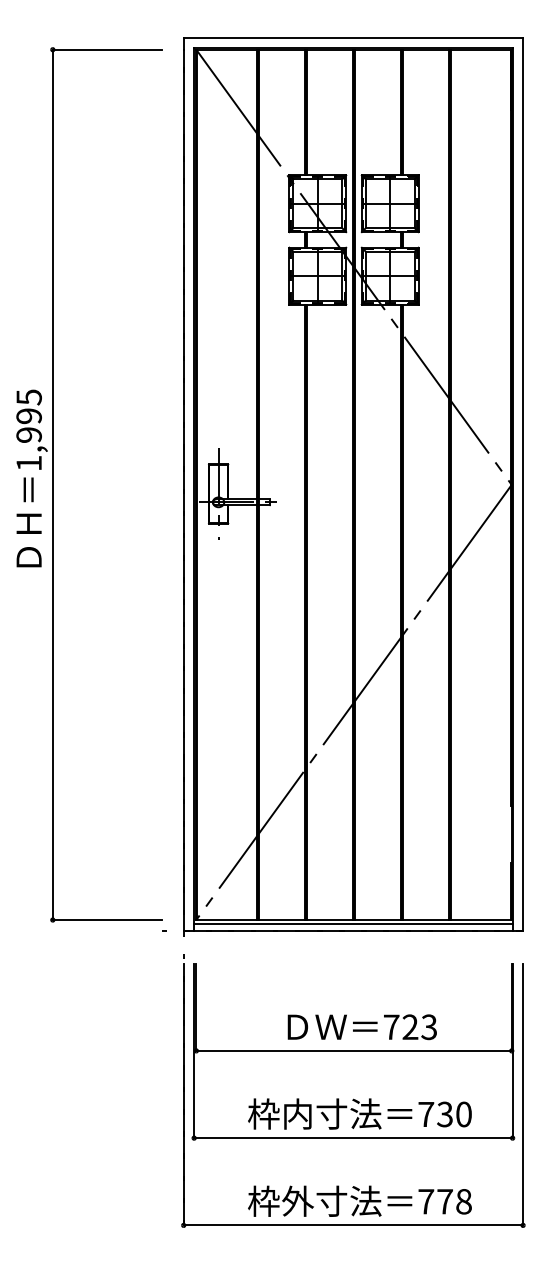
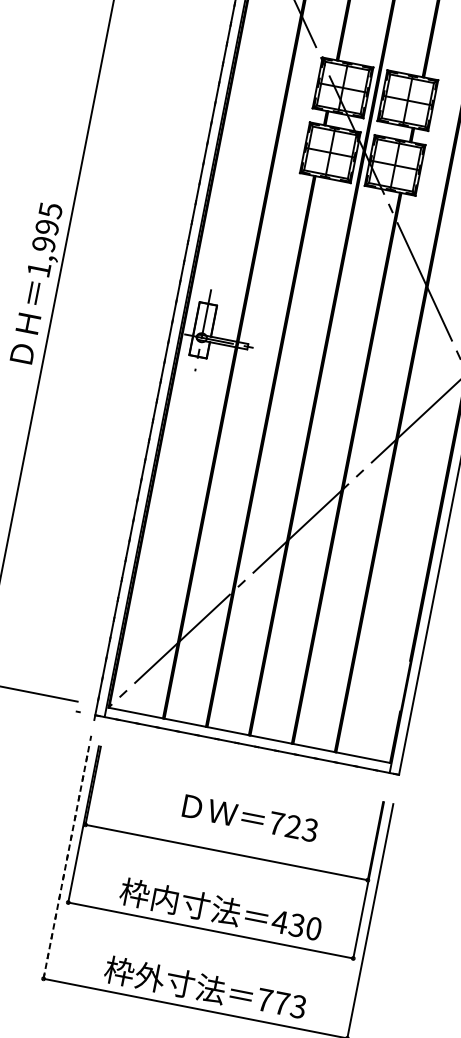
line: (353, 924) -> (248, 739), removed
text: (361, 1027) -> (249, 818), moved
line: (183, 1094) -> (66, 861), solid -> dashed
text: (425, 1114) -> (279, 921), 730 -> 430
text: (463, 1201) -> (298, 1006), 778 -> 773

